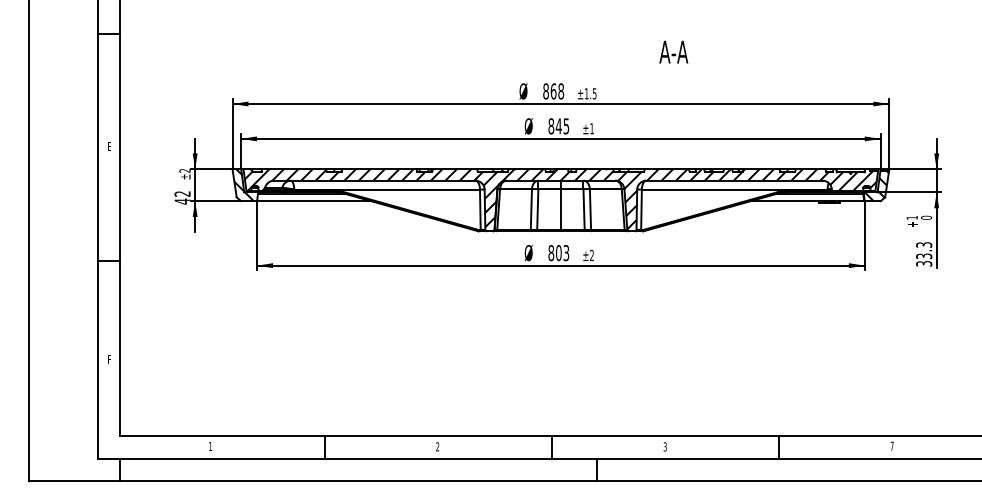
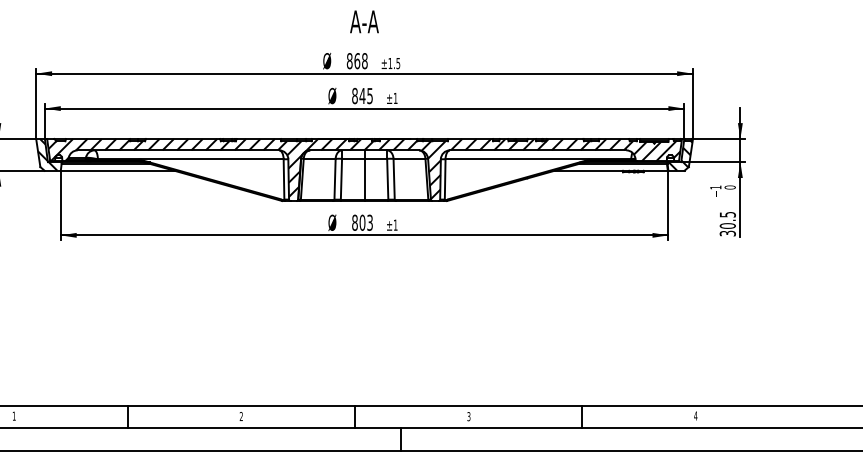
text: (673, 51) -> (364, 21), moved
text: (924, 250) -> (728, 220), 33.3 -> 30.5
text: (591, 254) -> (395, 224), ±2 -> ±1
text: (891, 445) -> (695, 415), 7 -> 4

